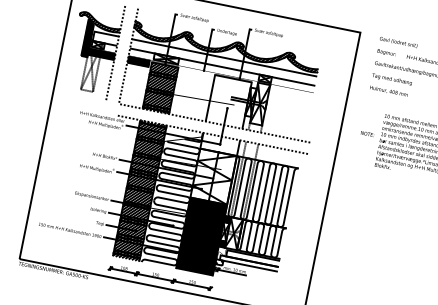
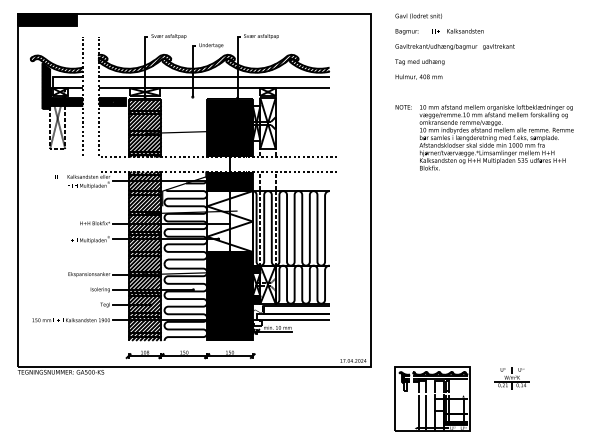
fill: (228, 101) -> (229, 128), added
text: (367, 134) -> (403, 107), moved
fill: (219, 144) -> (229, 181), added

